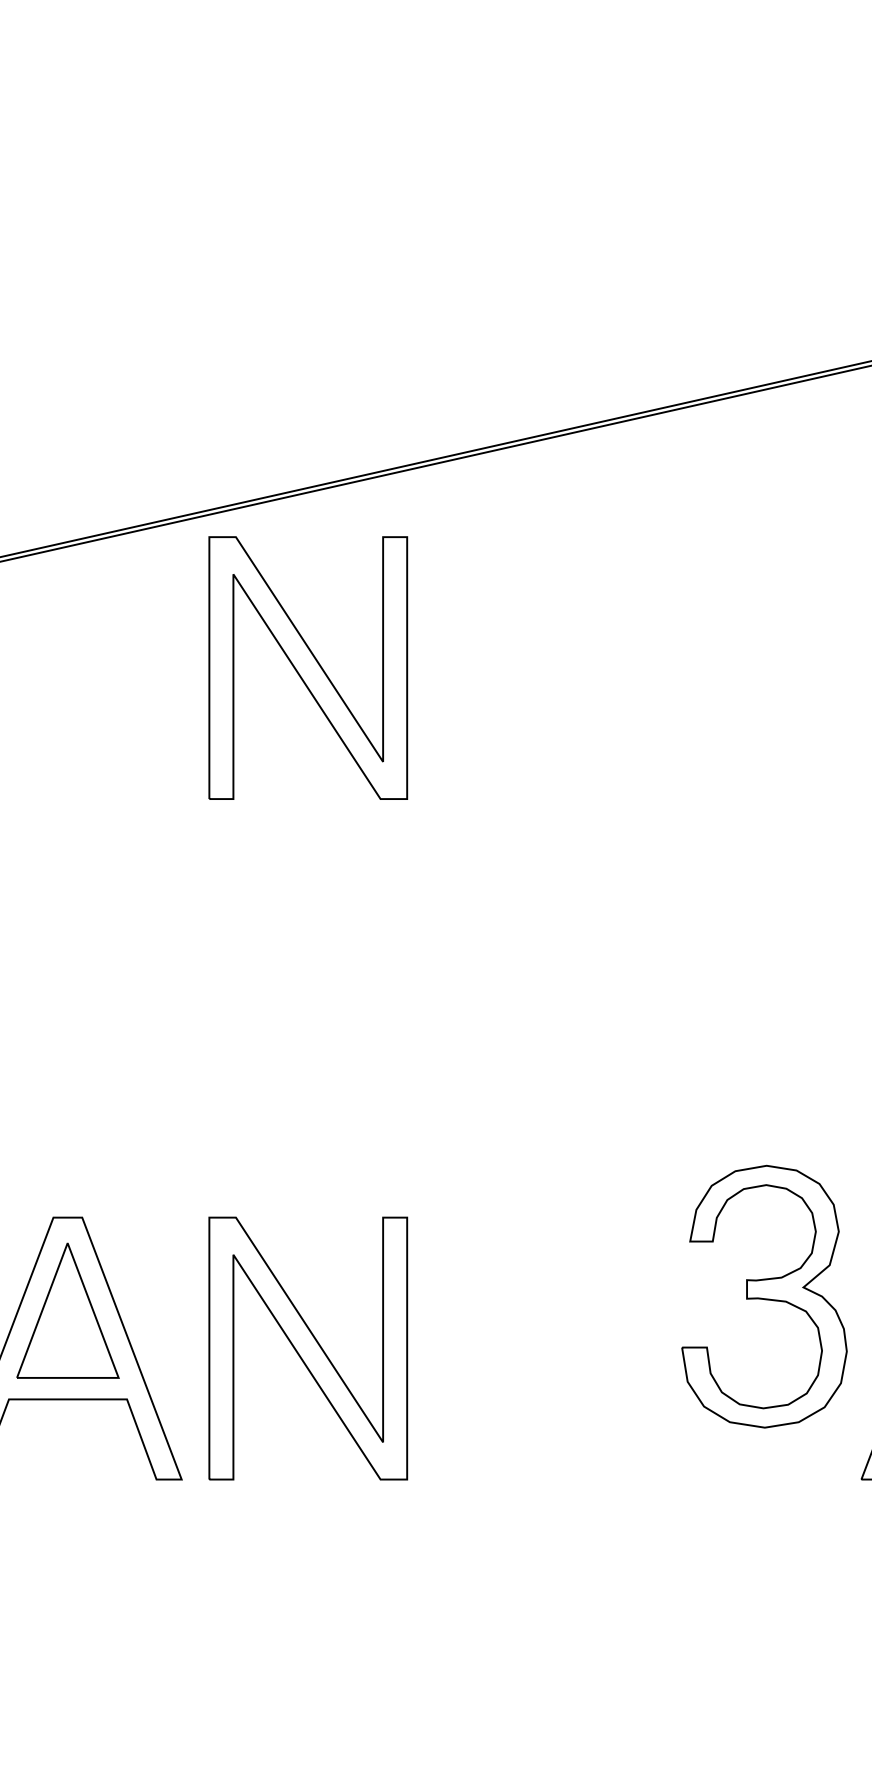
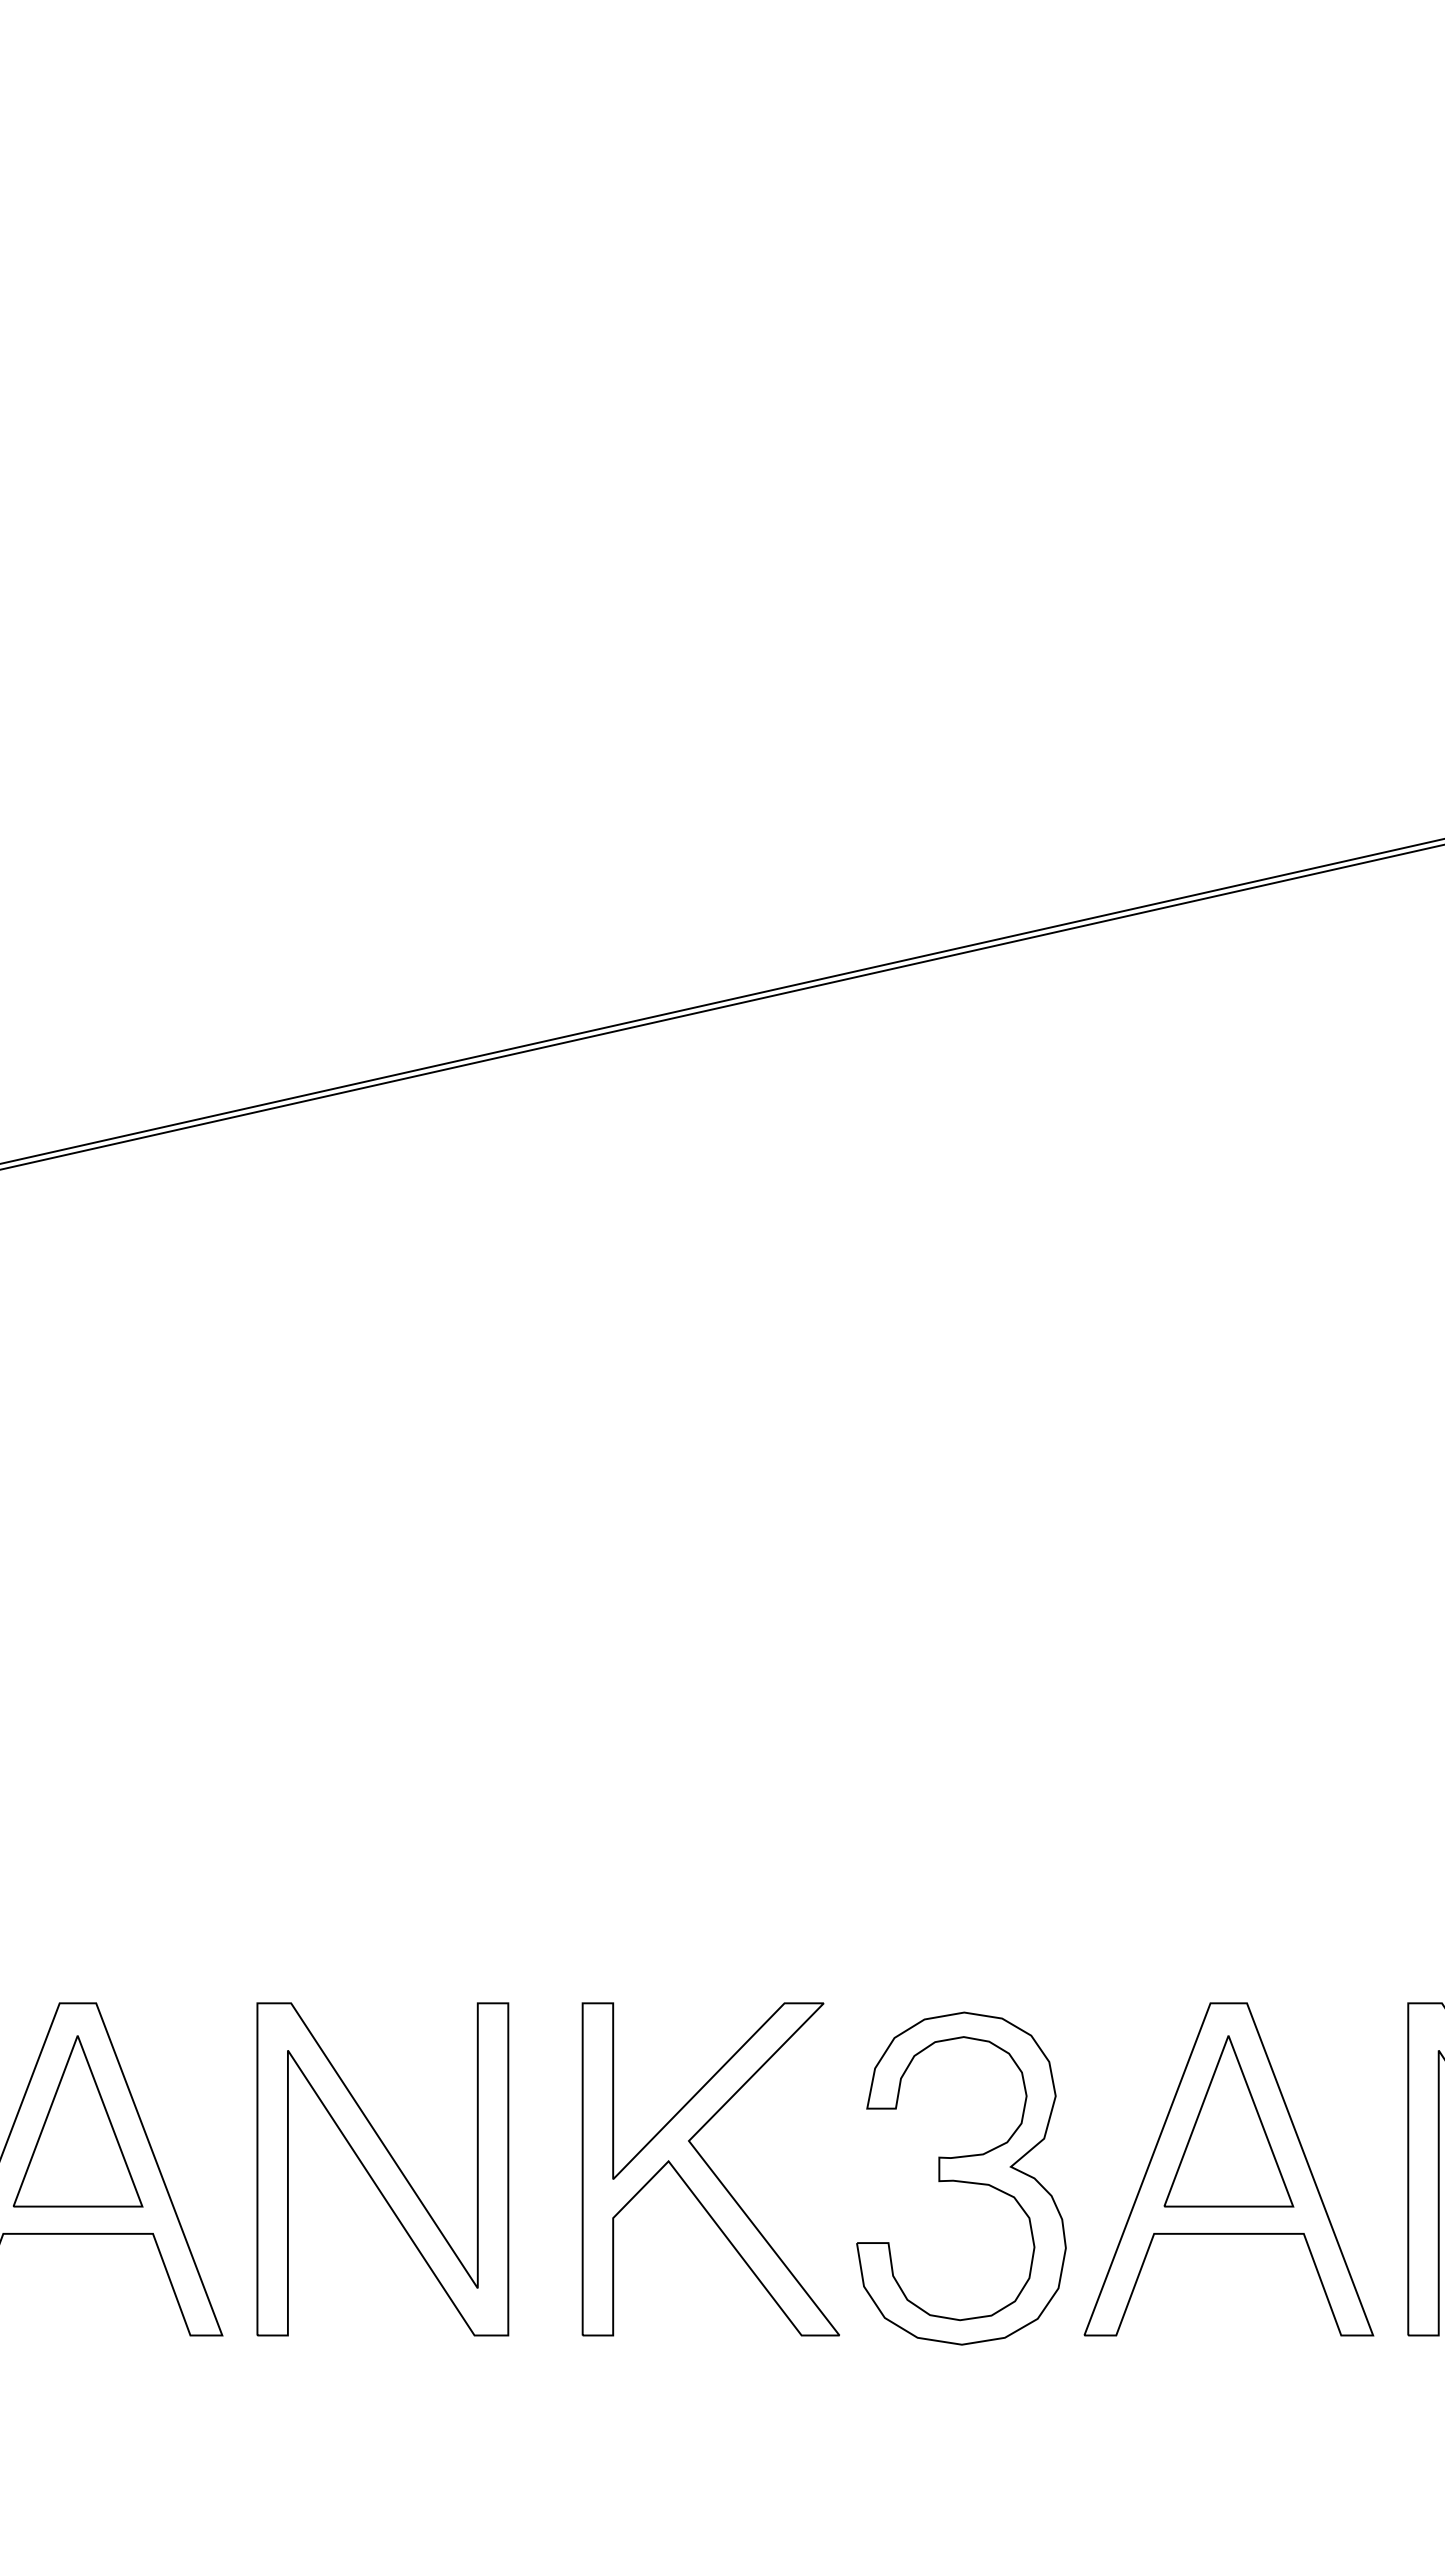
part: (307, 668) -> (382, 1306), removed
part: (764, 1296) -> (961, 2178), moved
part: (566, 1348) -> (710, 2169), added

